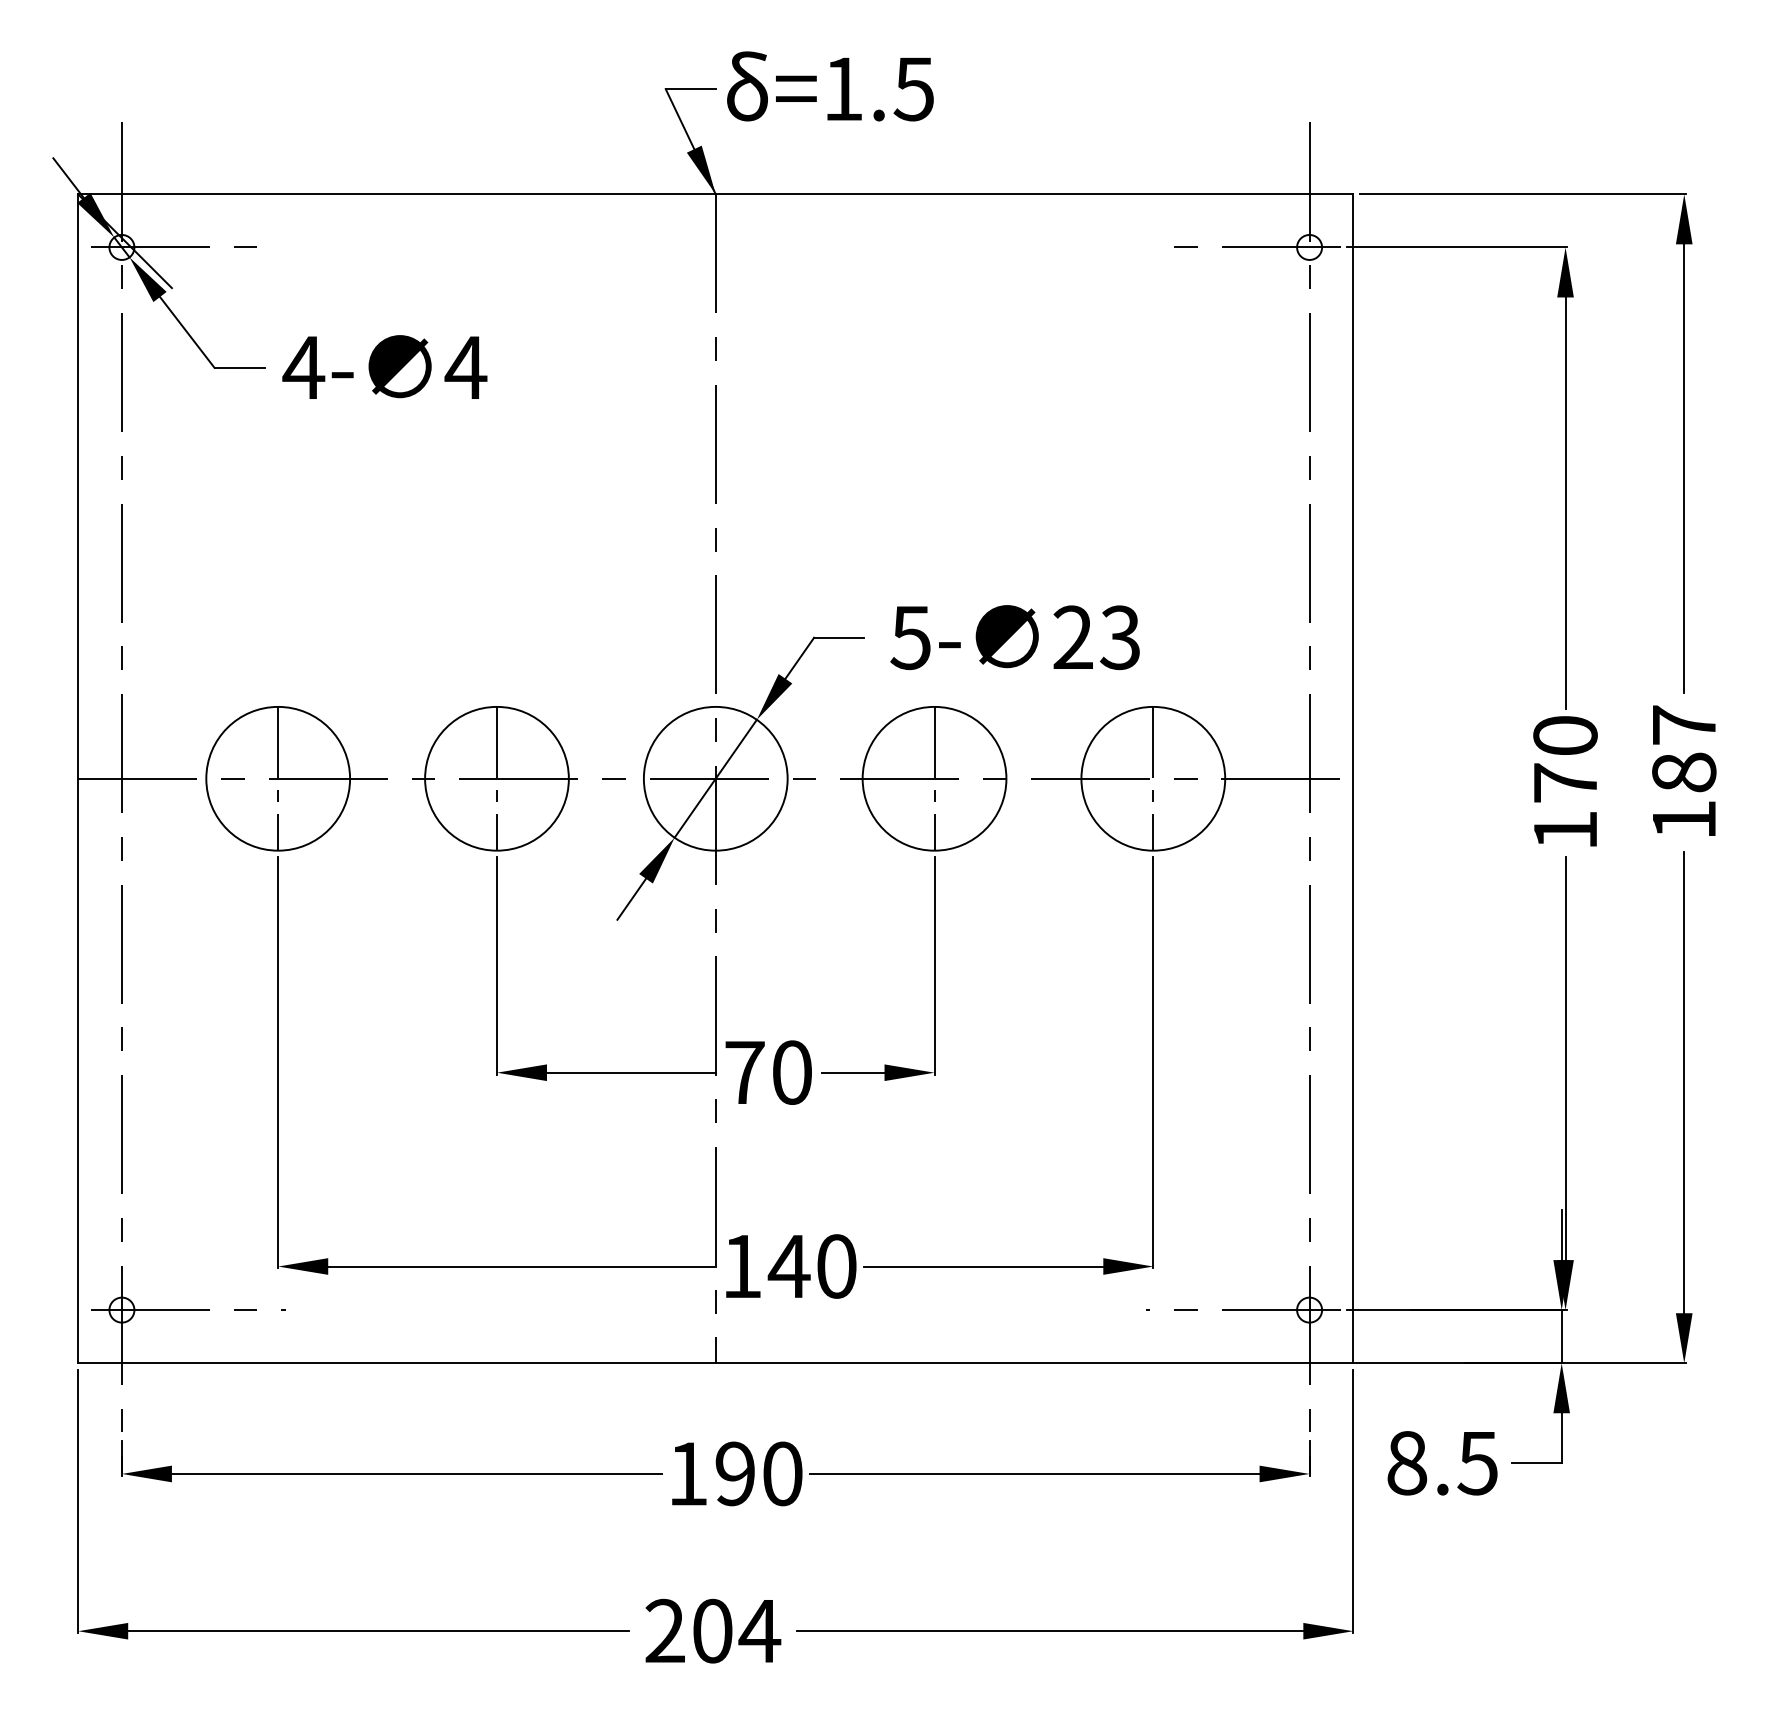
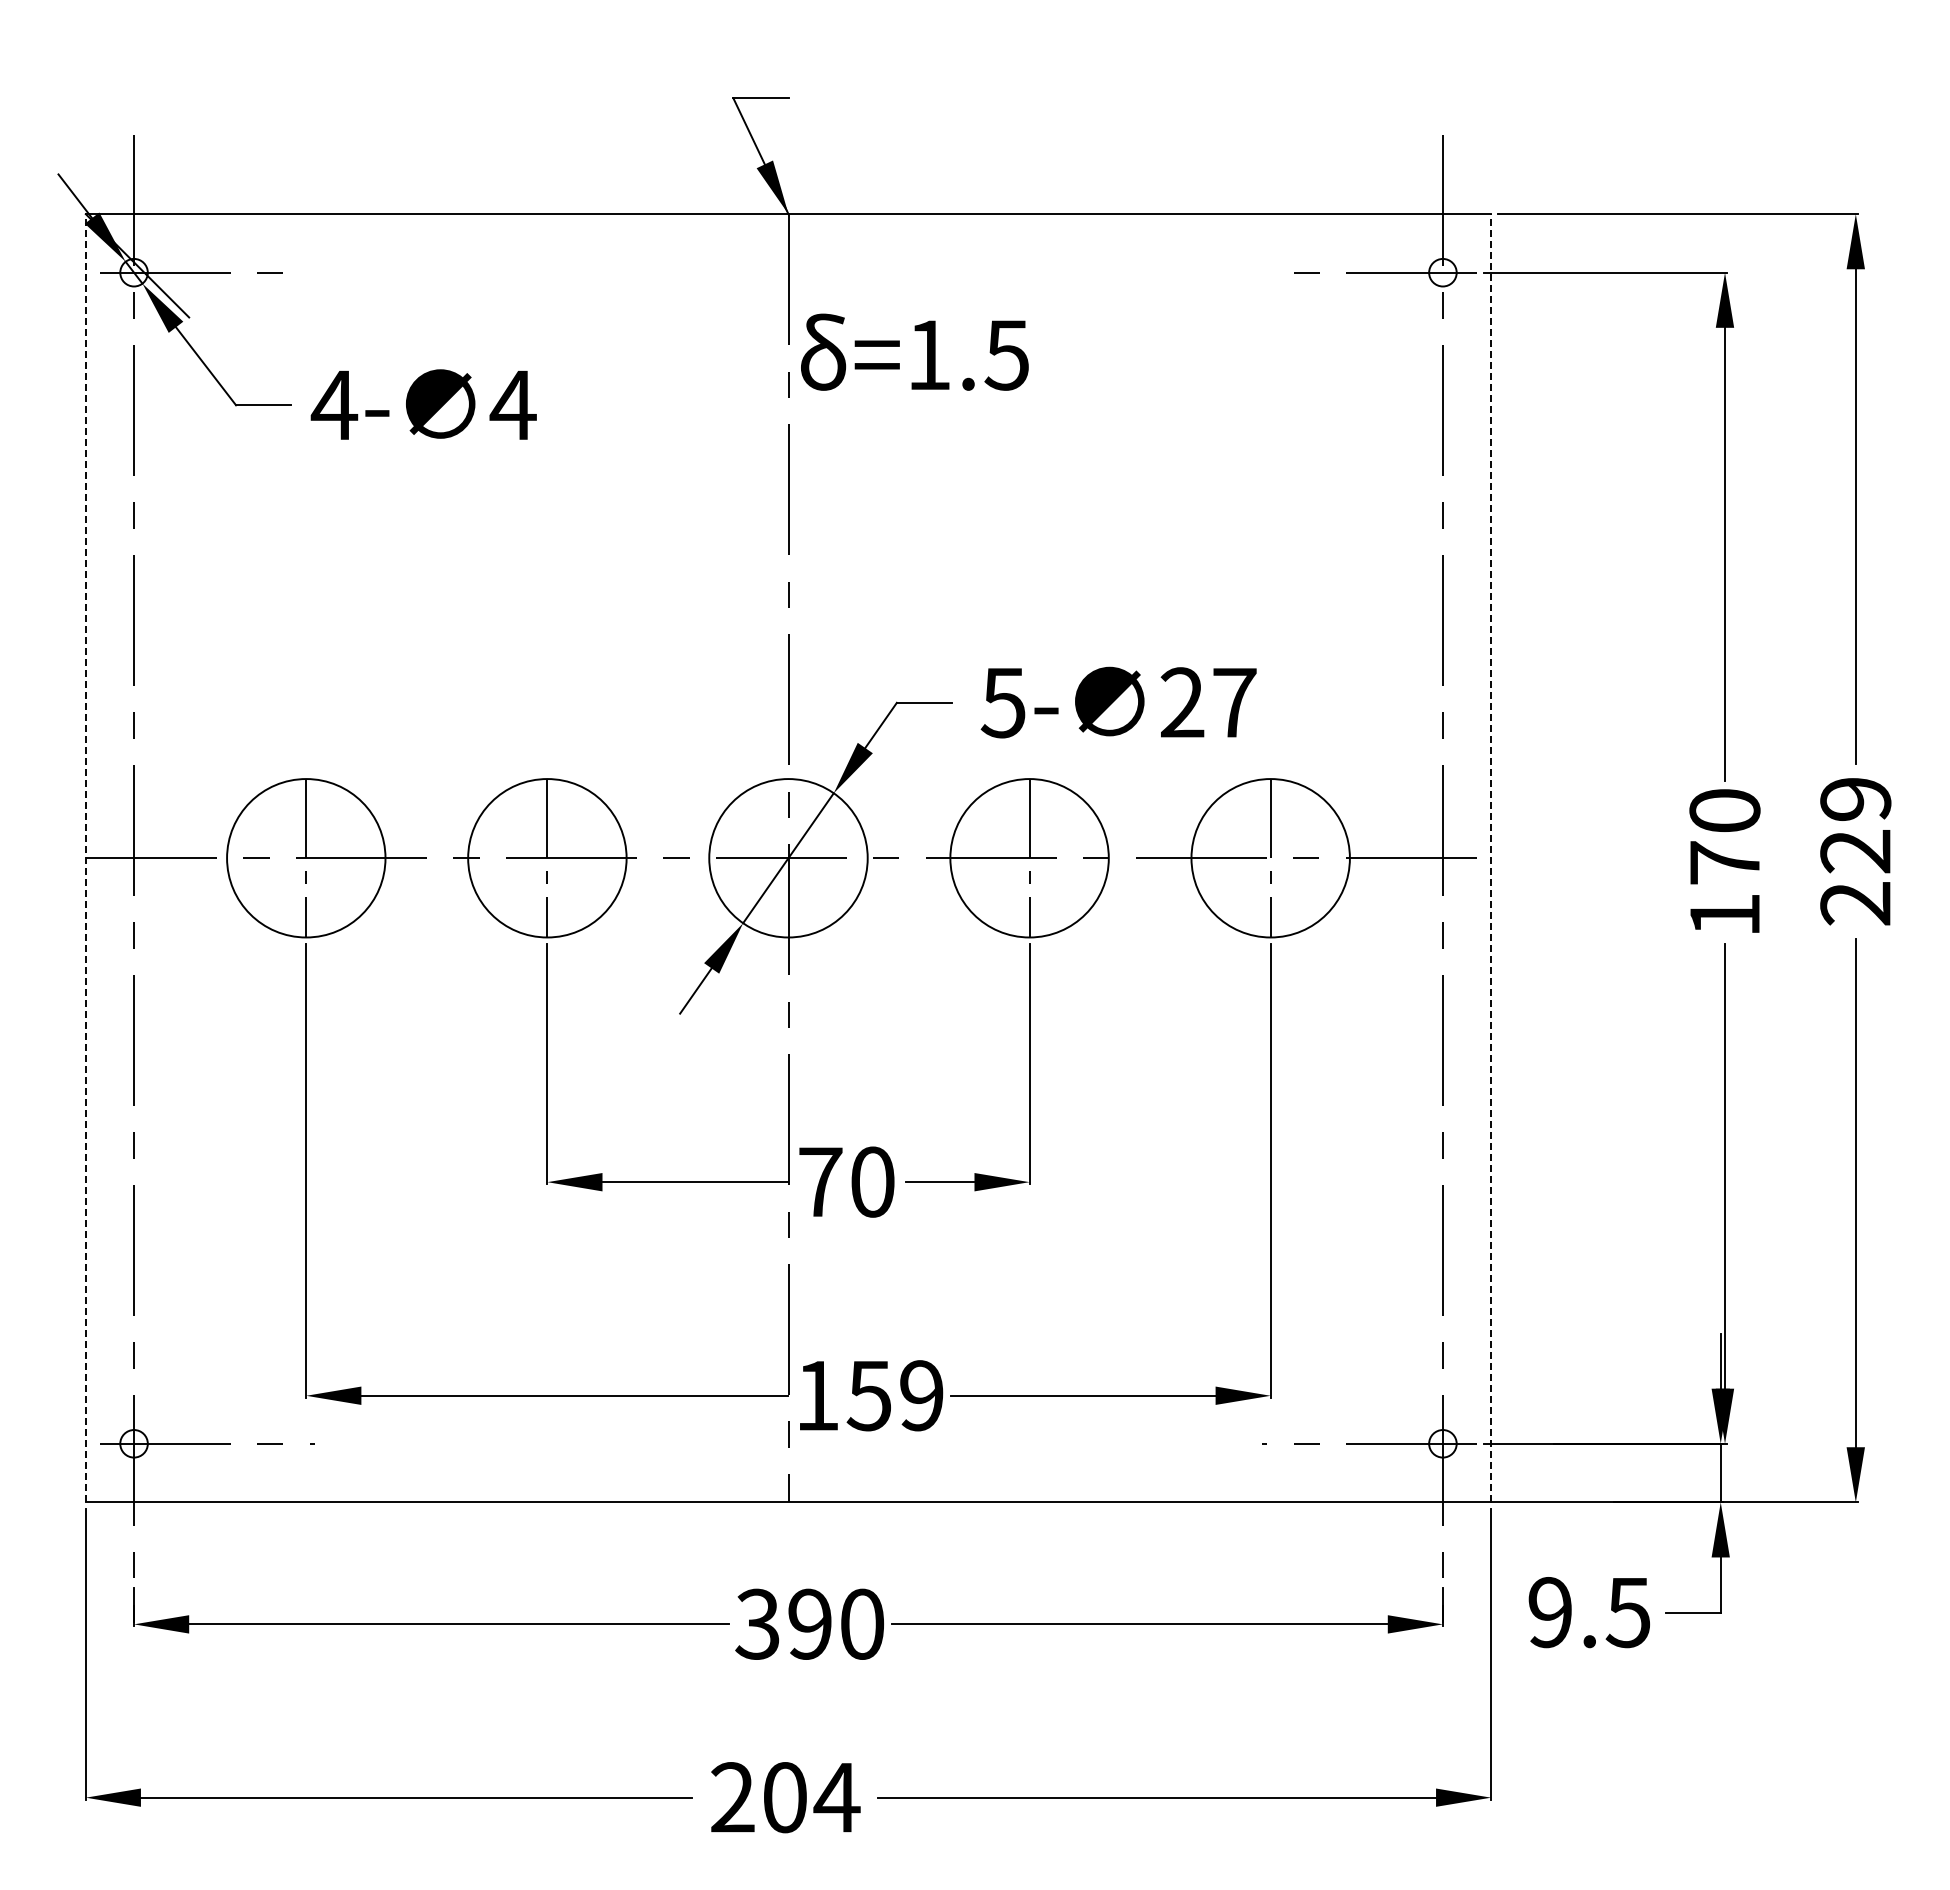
text: (830, 85) -> (914, 351), moved
text: (1120, 637) -> (1234, 702), 23 -> 27
text: (1683, 772) -> (1855, 851), 187 -> 229
line: (77, 778) -> (85, 857), solid -> dashed
line: (1353, 778) -> (1491, 857), solid -> dashed
text: (811, 1266) -> (894, 1395), 140 -> 159
text: (1407, 1463) -> (1550, 1612), 8.5 -> 9.5
text: (687, 1473) -> (757, 1623), 190 -> 390

